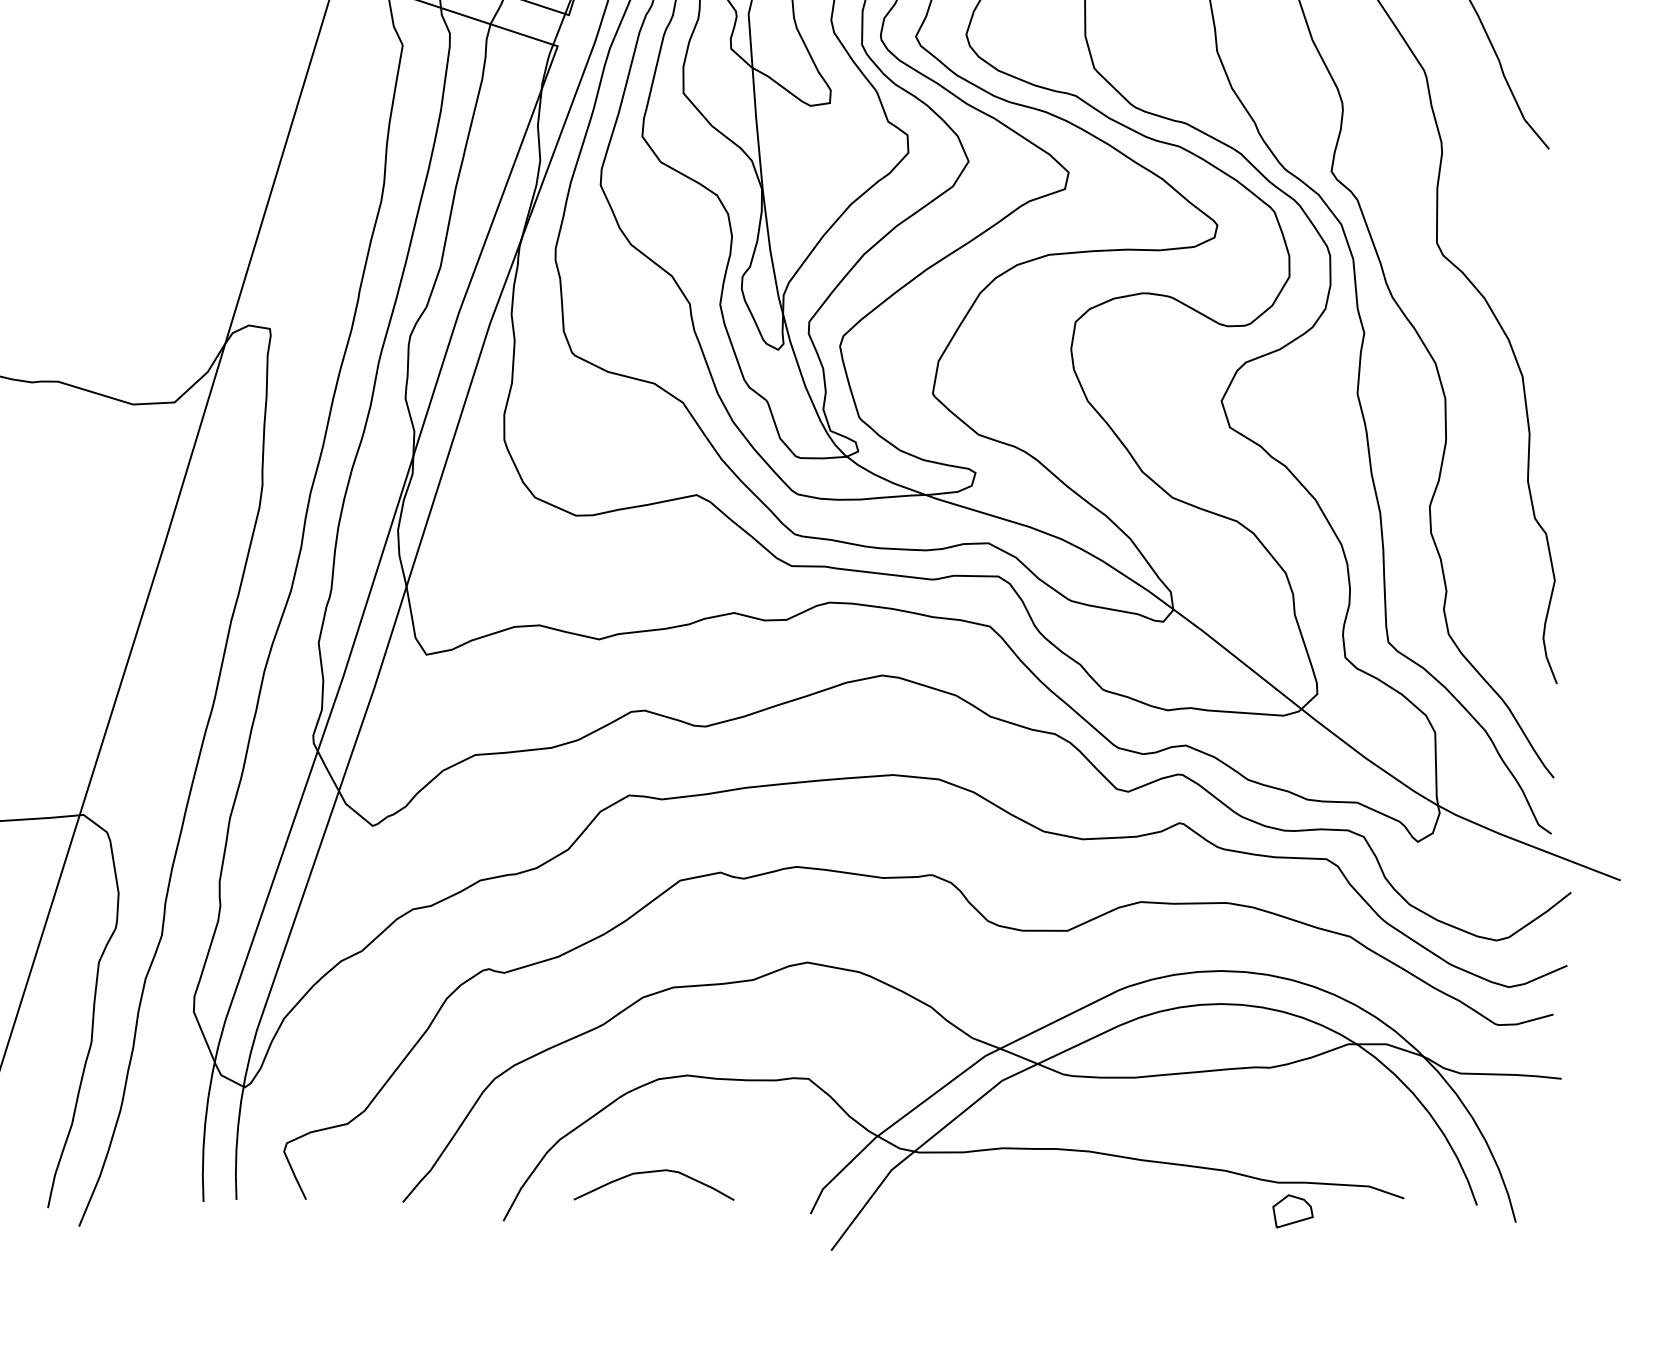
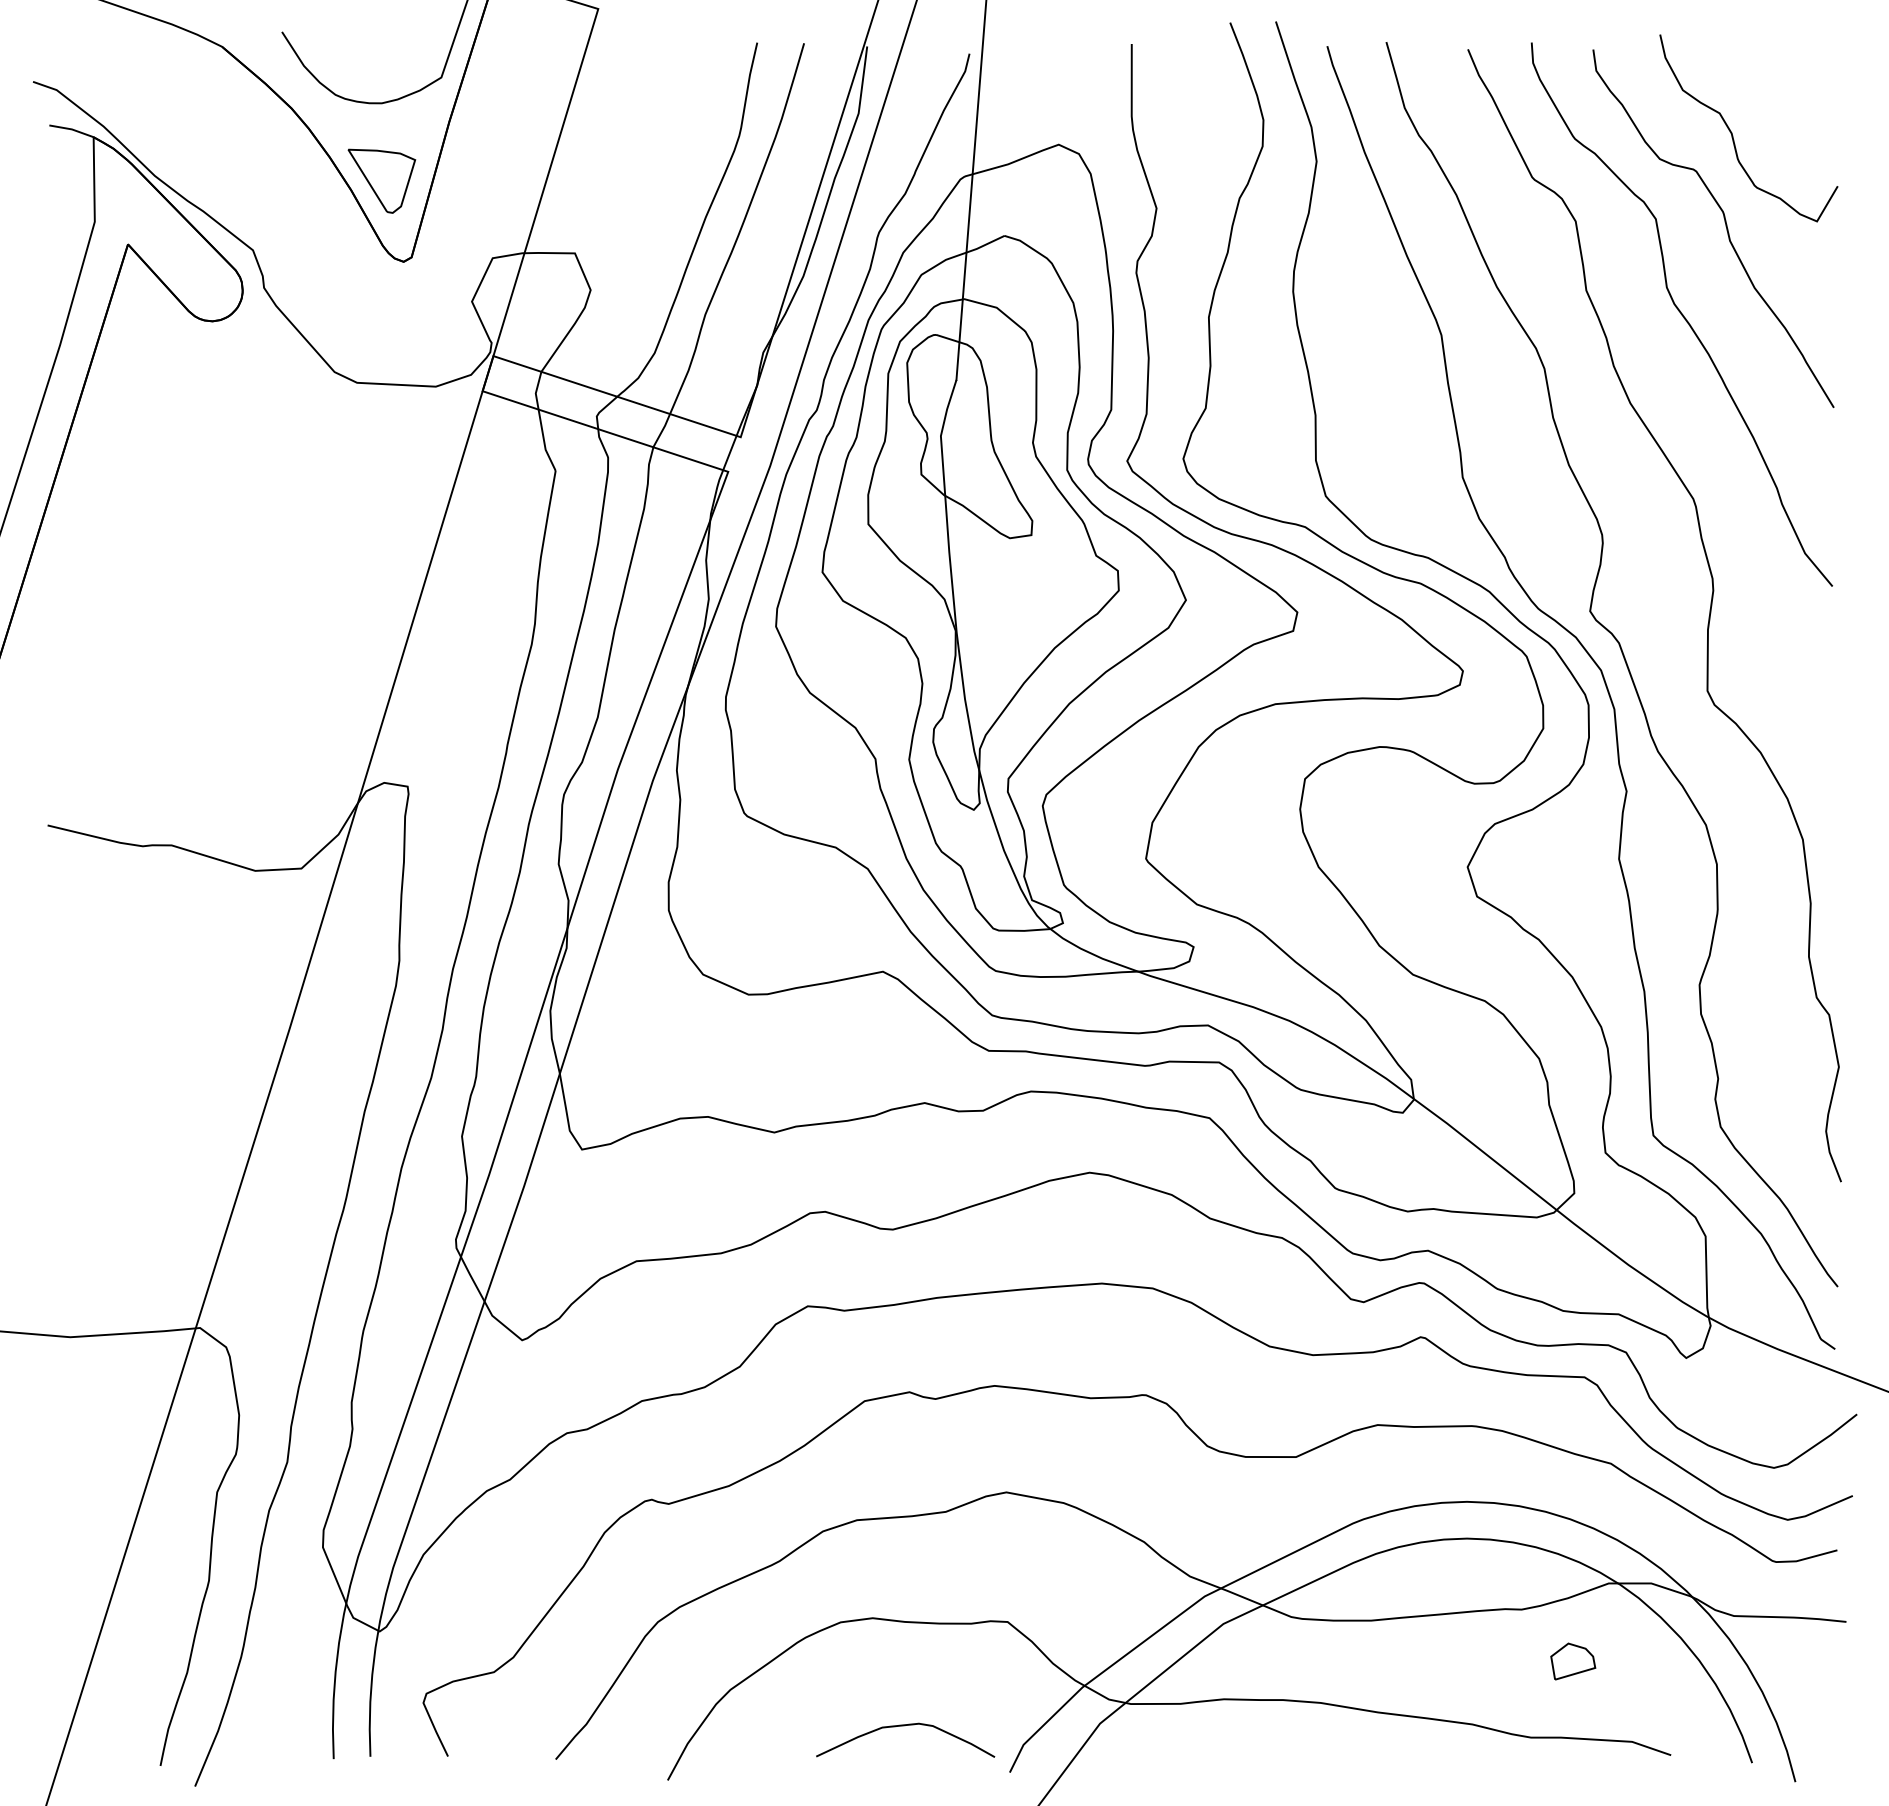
curve: (653, 1172) -> (904, 1726), moved
part: (1293, 1211) -> (1573, 1661), moved

